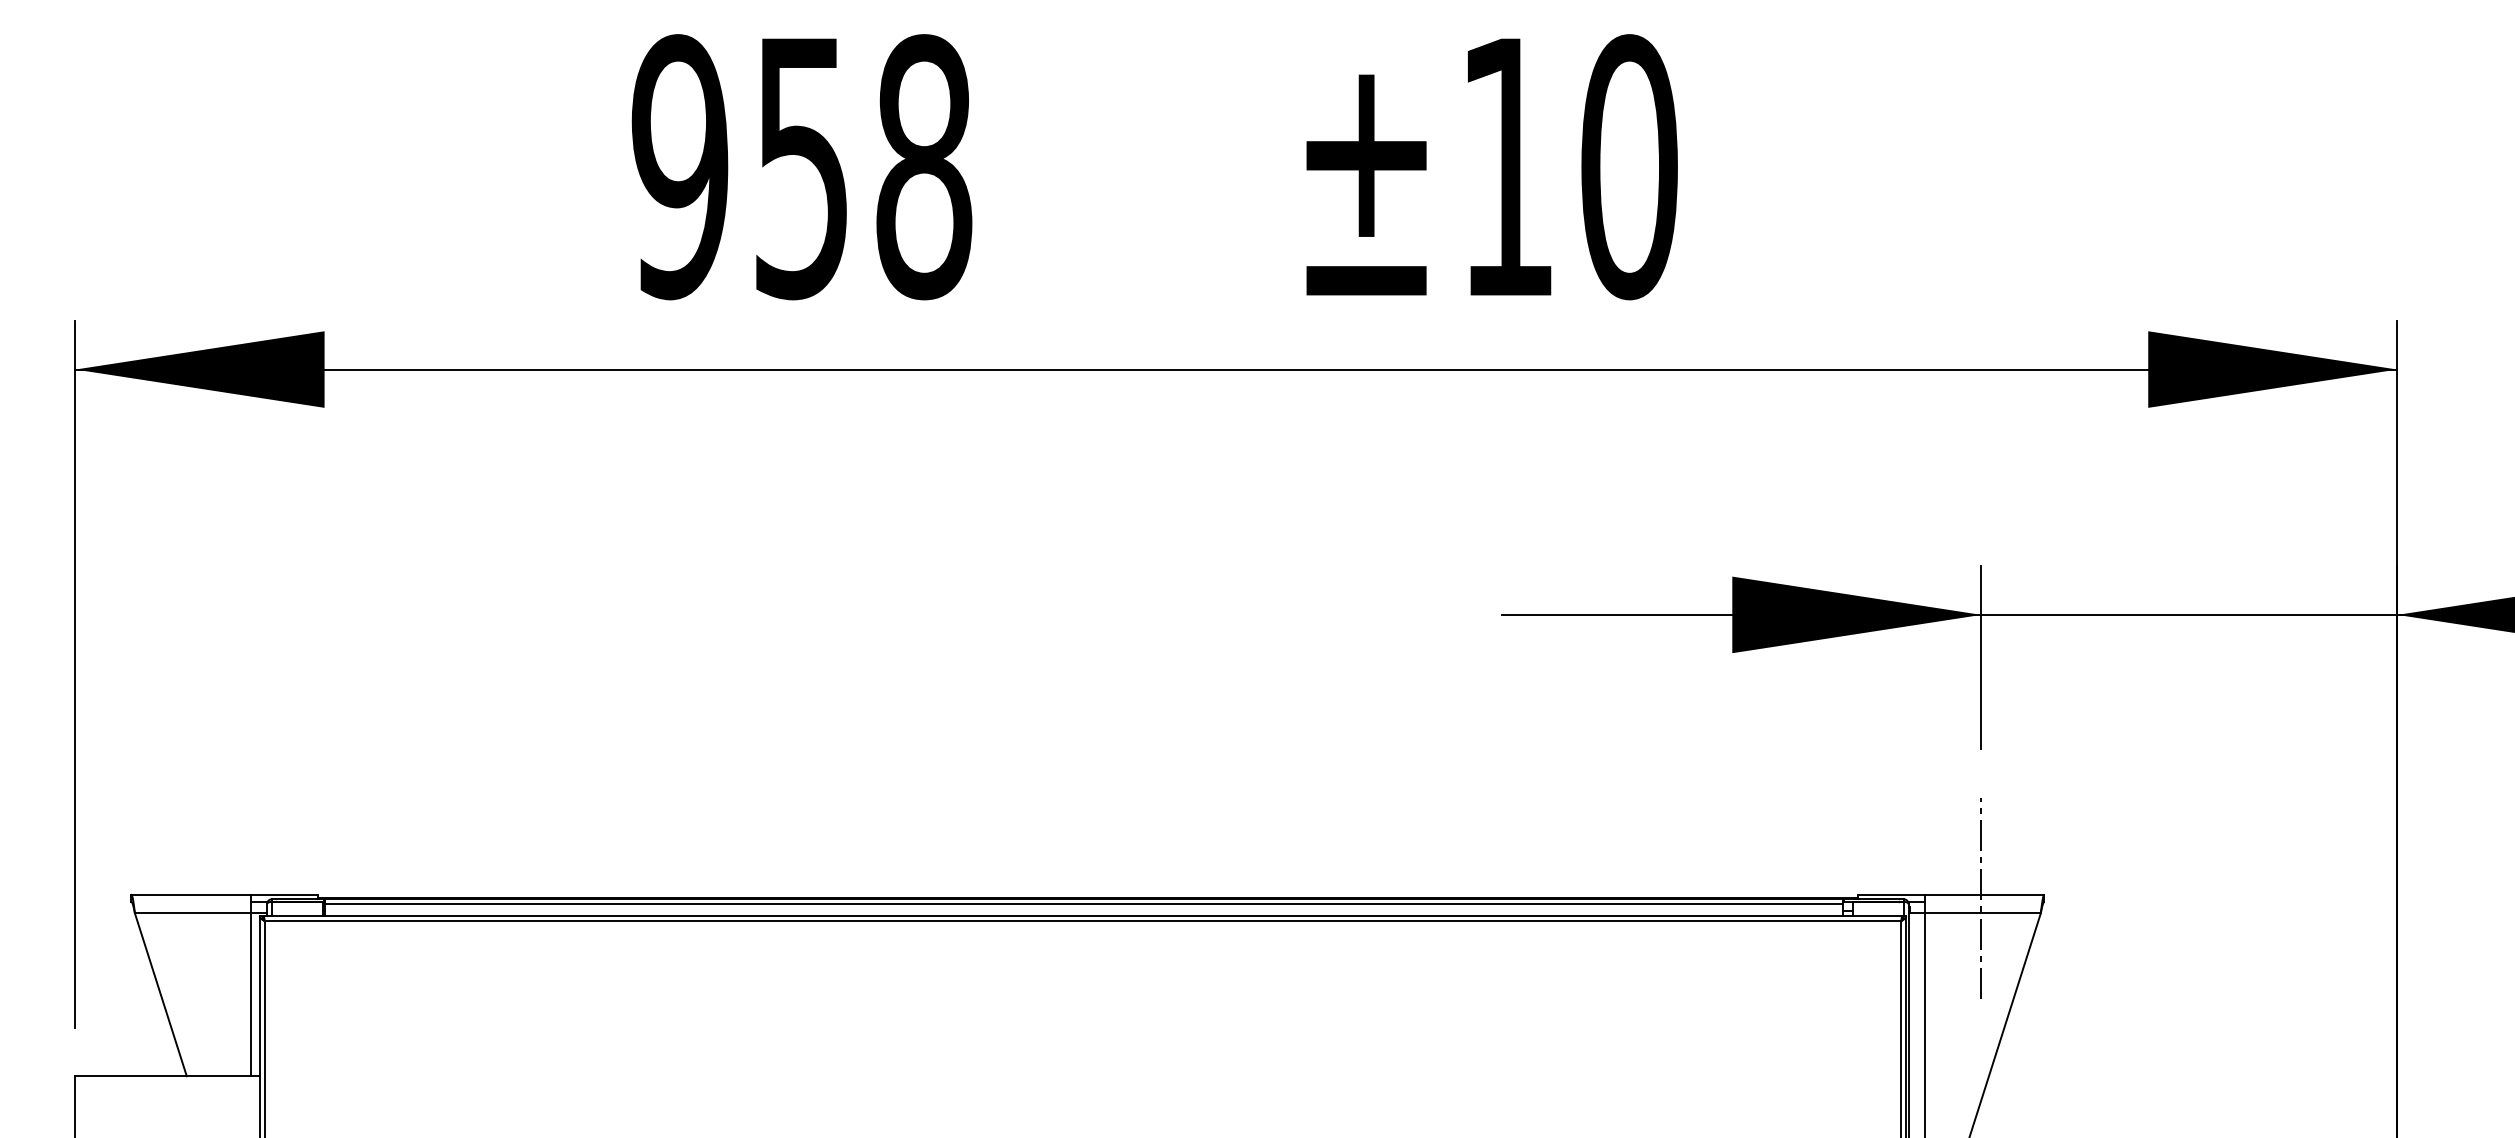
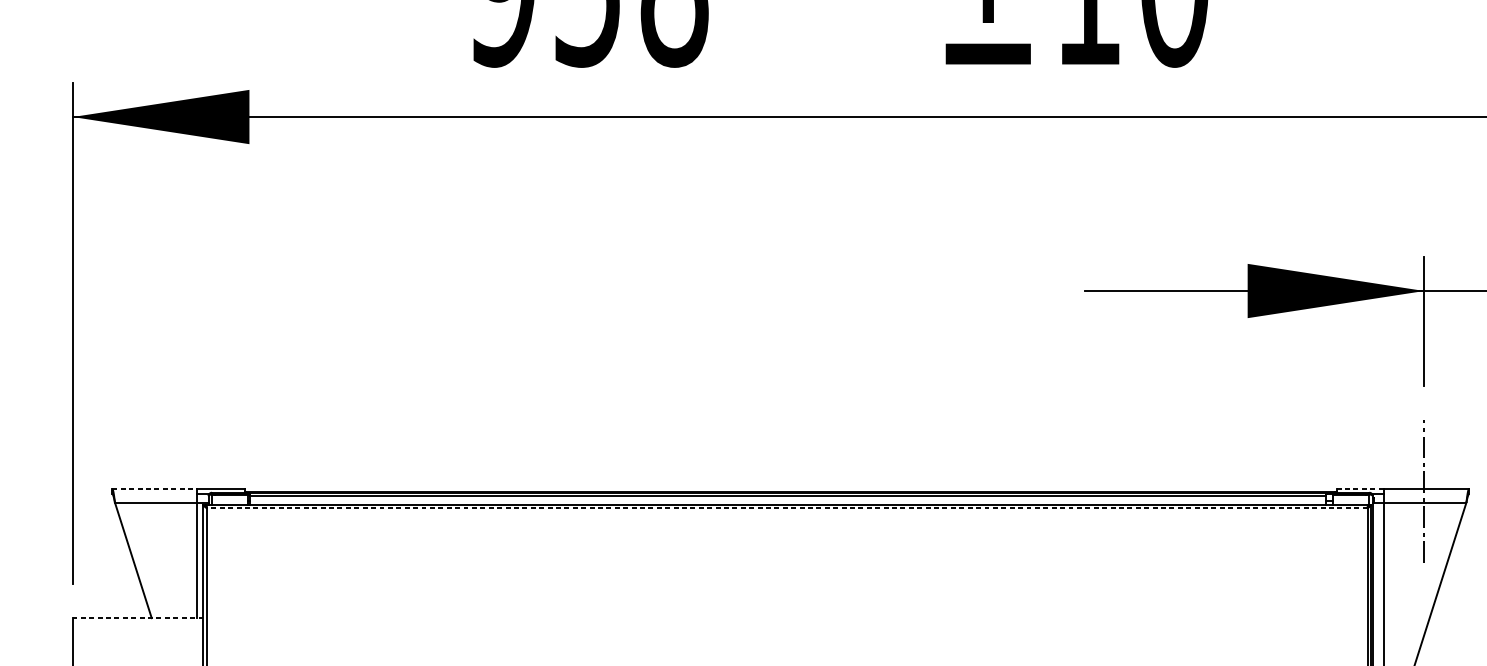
line: (190, 894) -> (154, 489), solid -> dashed
line: (1891, 894) -> (1360, 489), solid -> dashed
line: (1082, 921) -> (786, 508), solid -> dashed
line: (167, 1076) -> (138, 618), solid -> dashed

